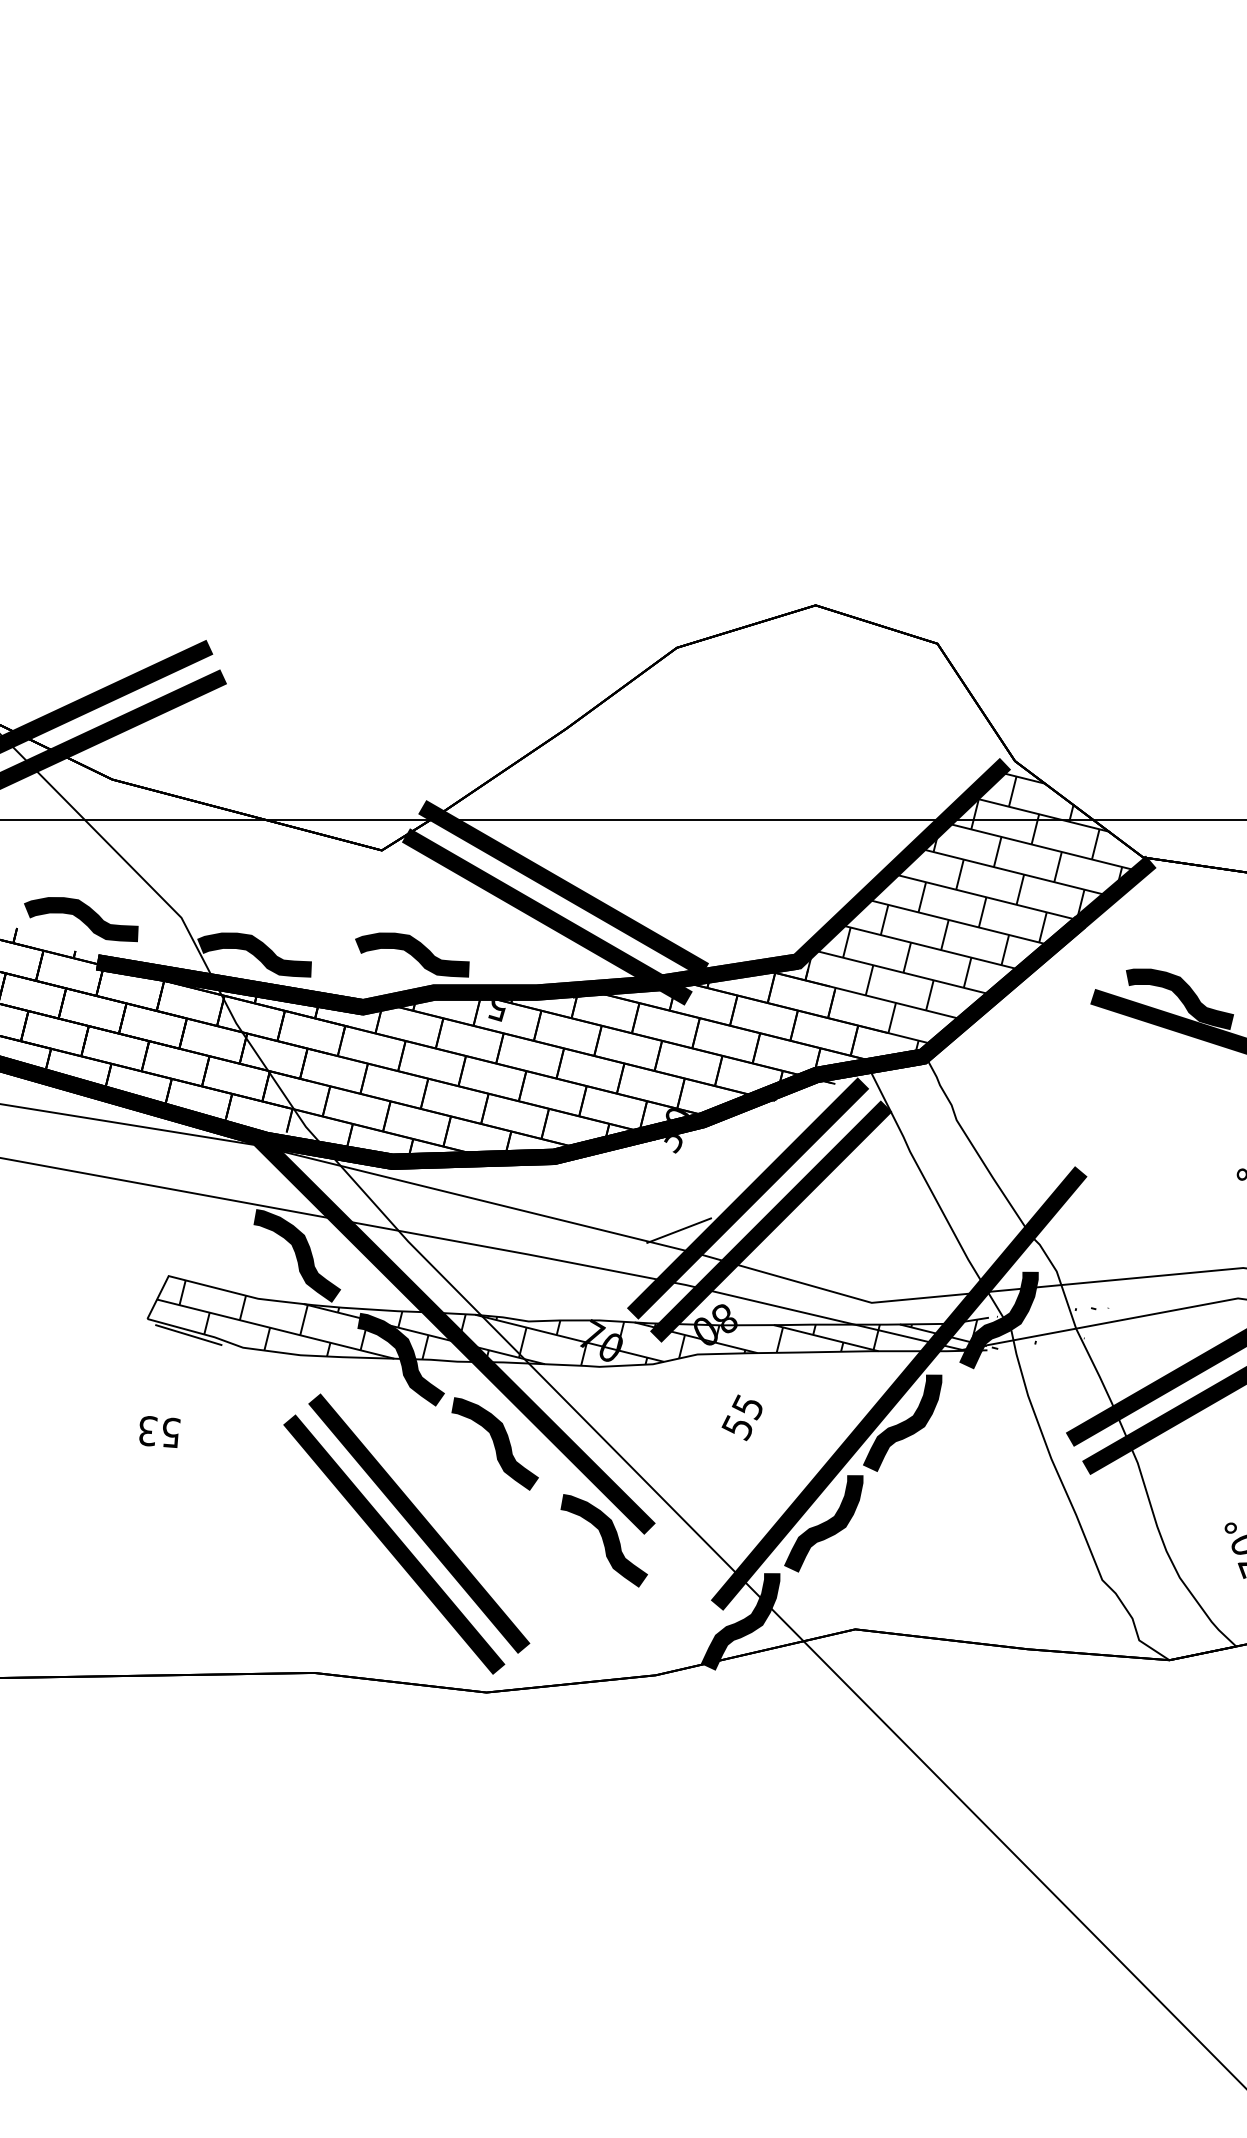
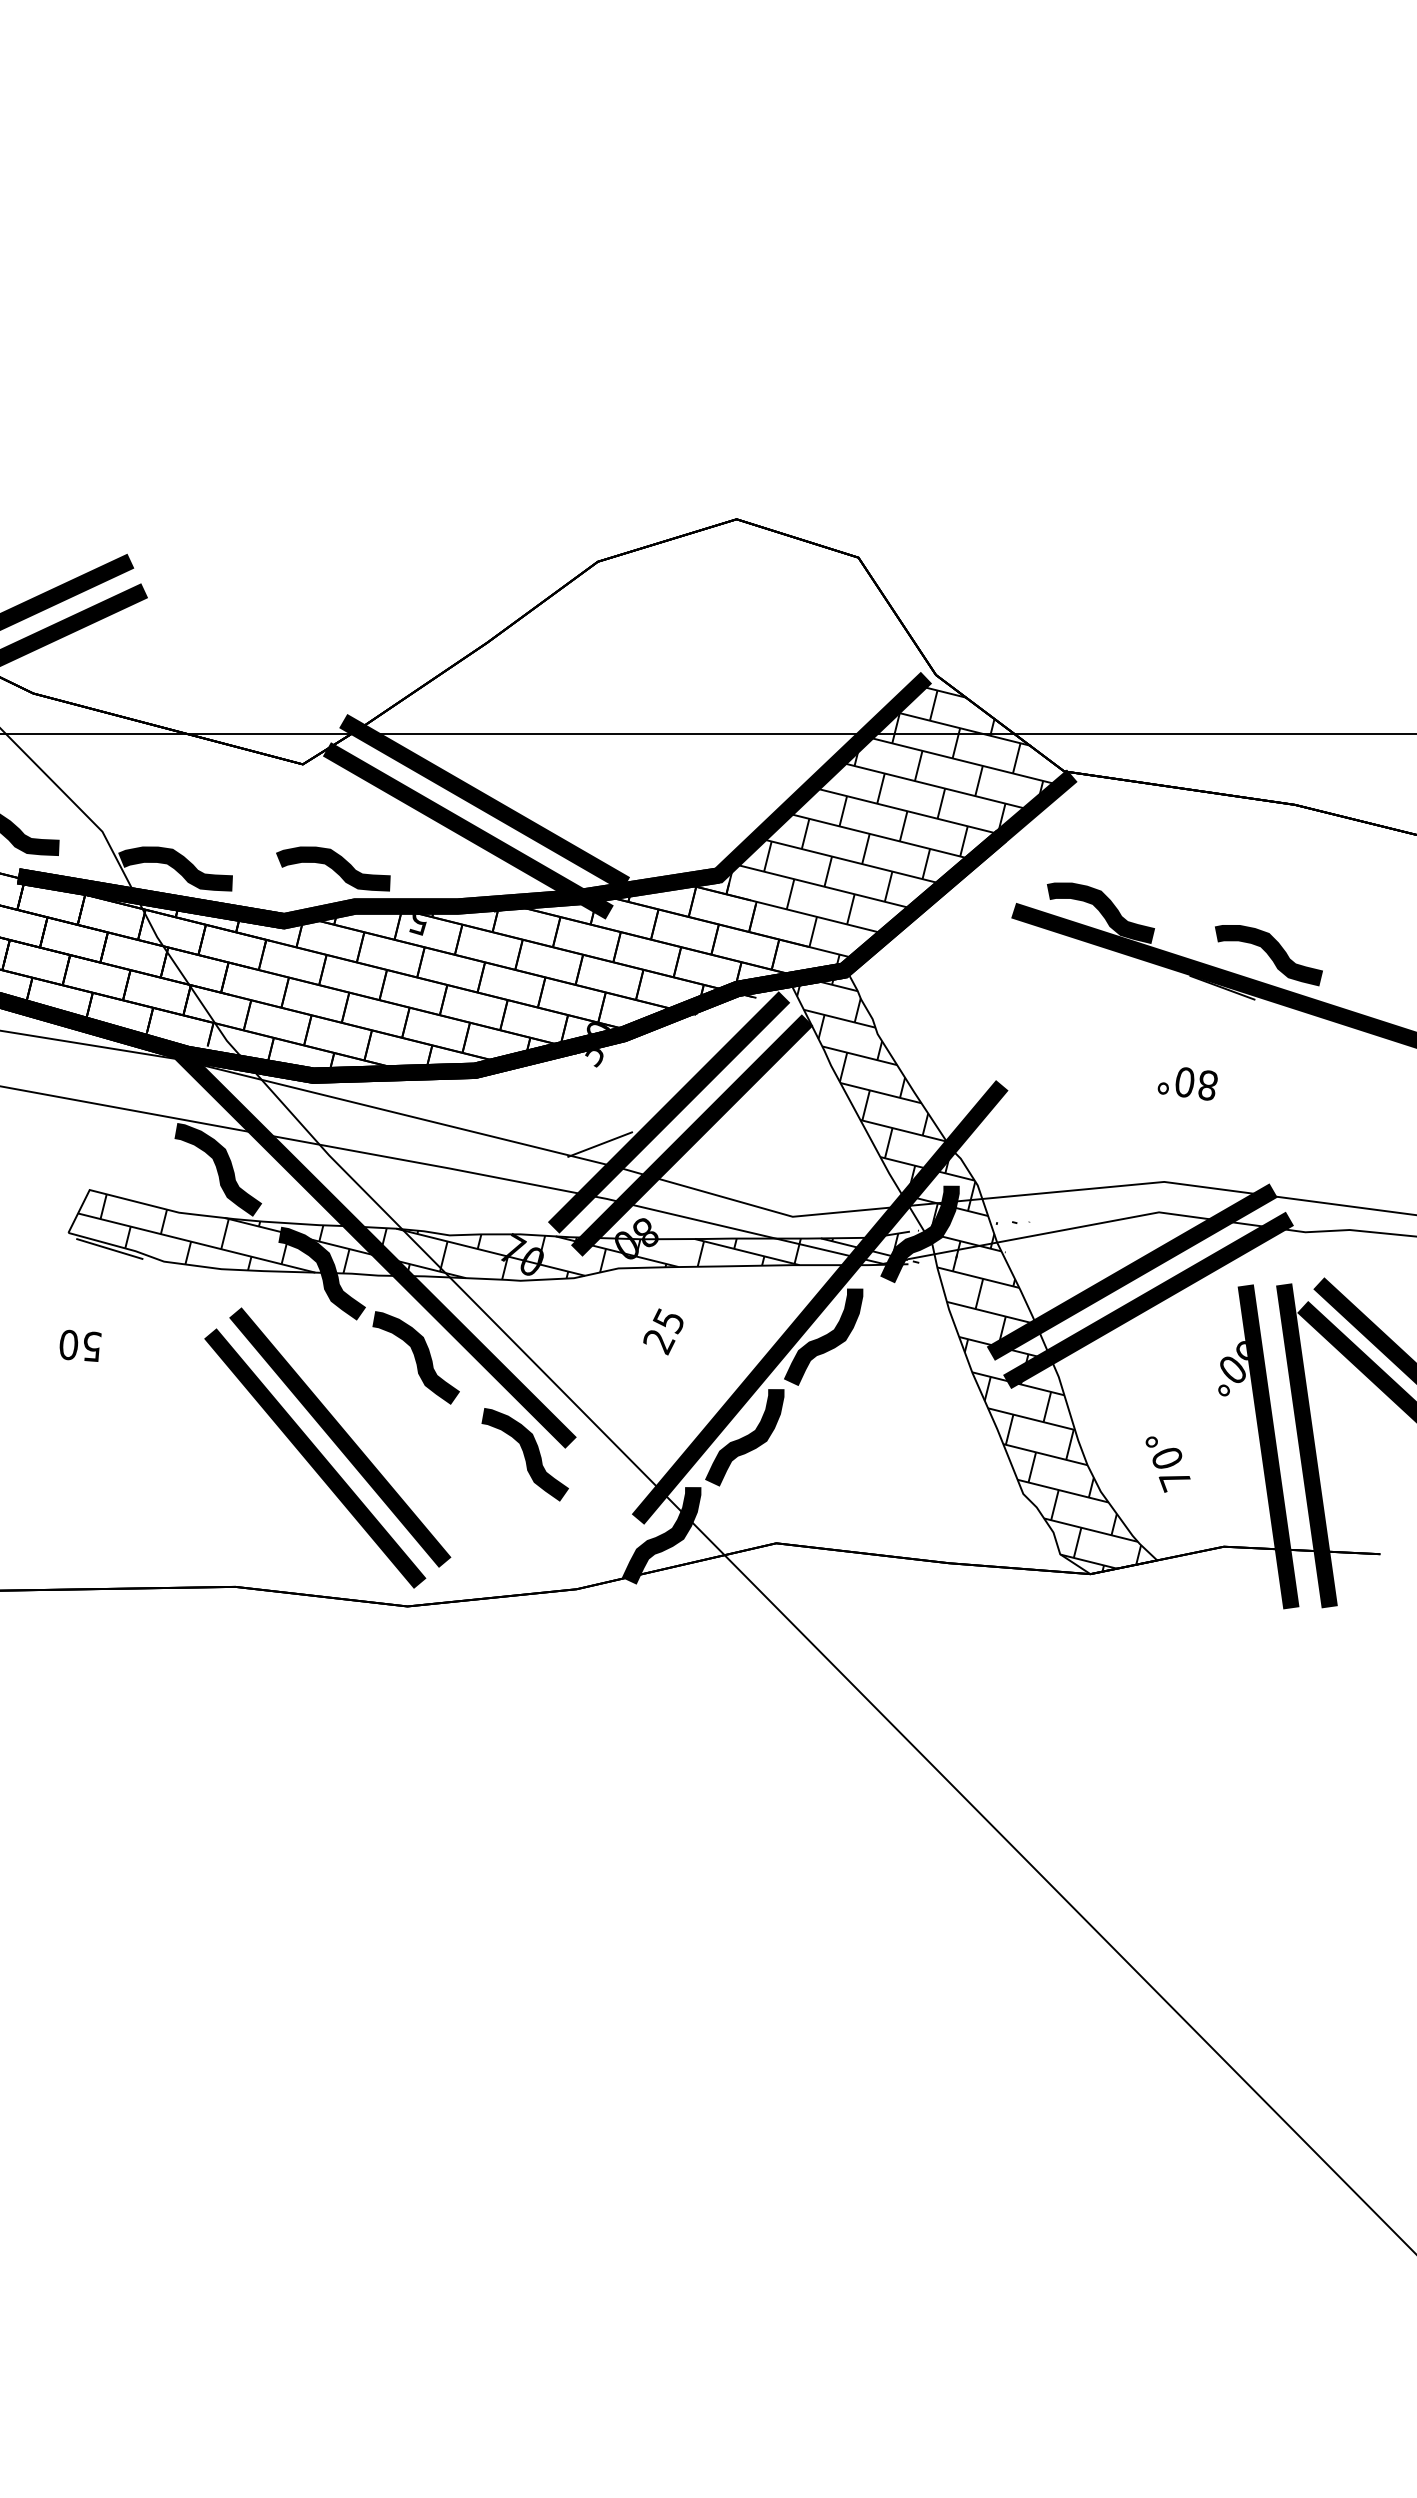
hatch: (1048, 1357) -> (969, 1271), added
text: (737, 1428) -> (658, 1342), 55 -> 25
text: (147, 1430) -> (68, 1344), 53 -> 50

